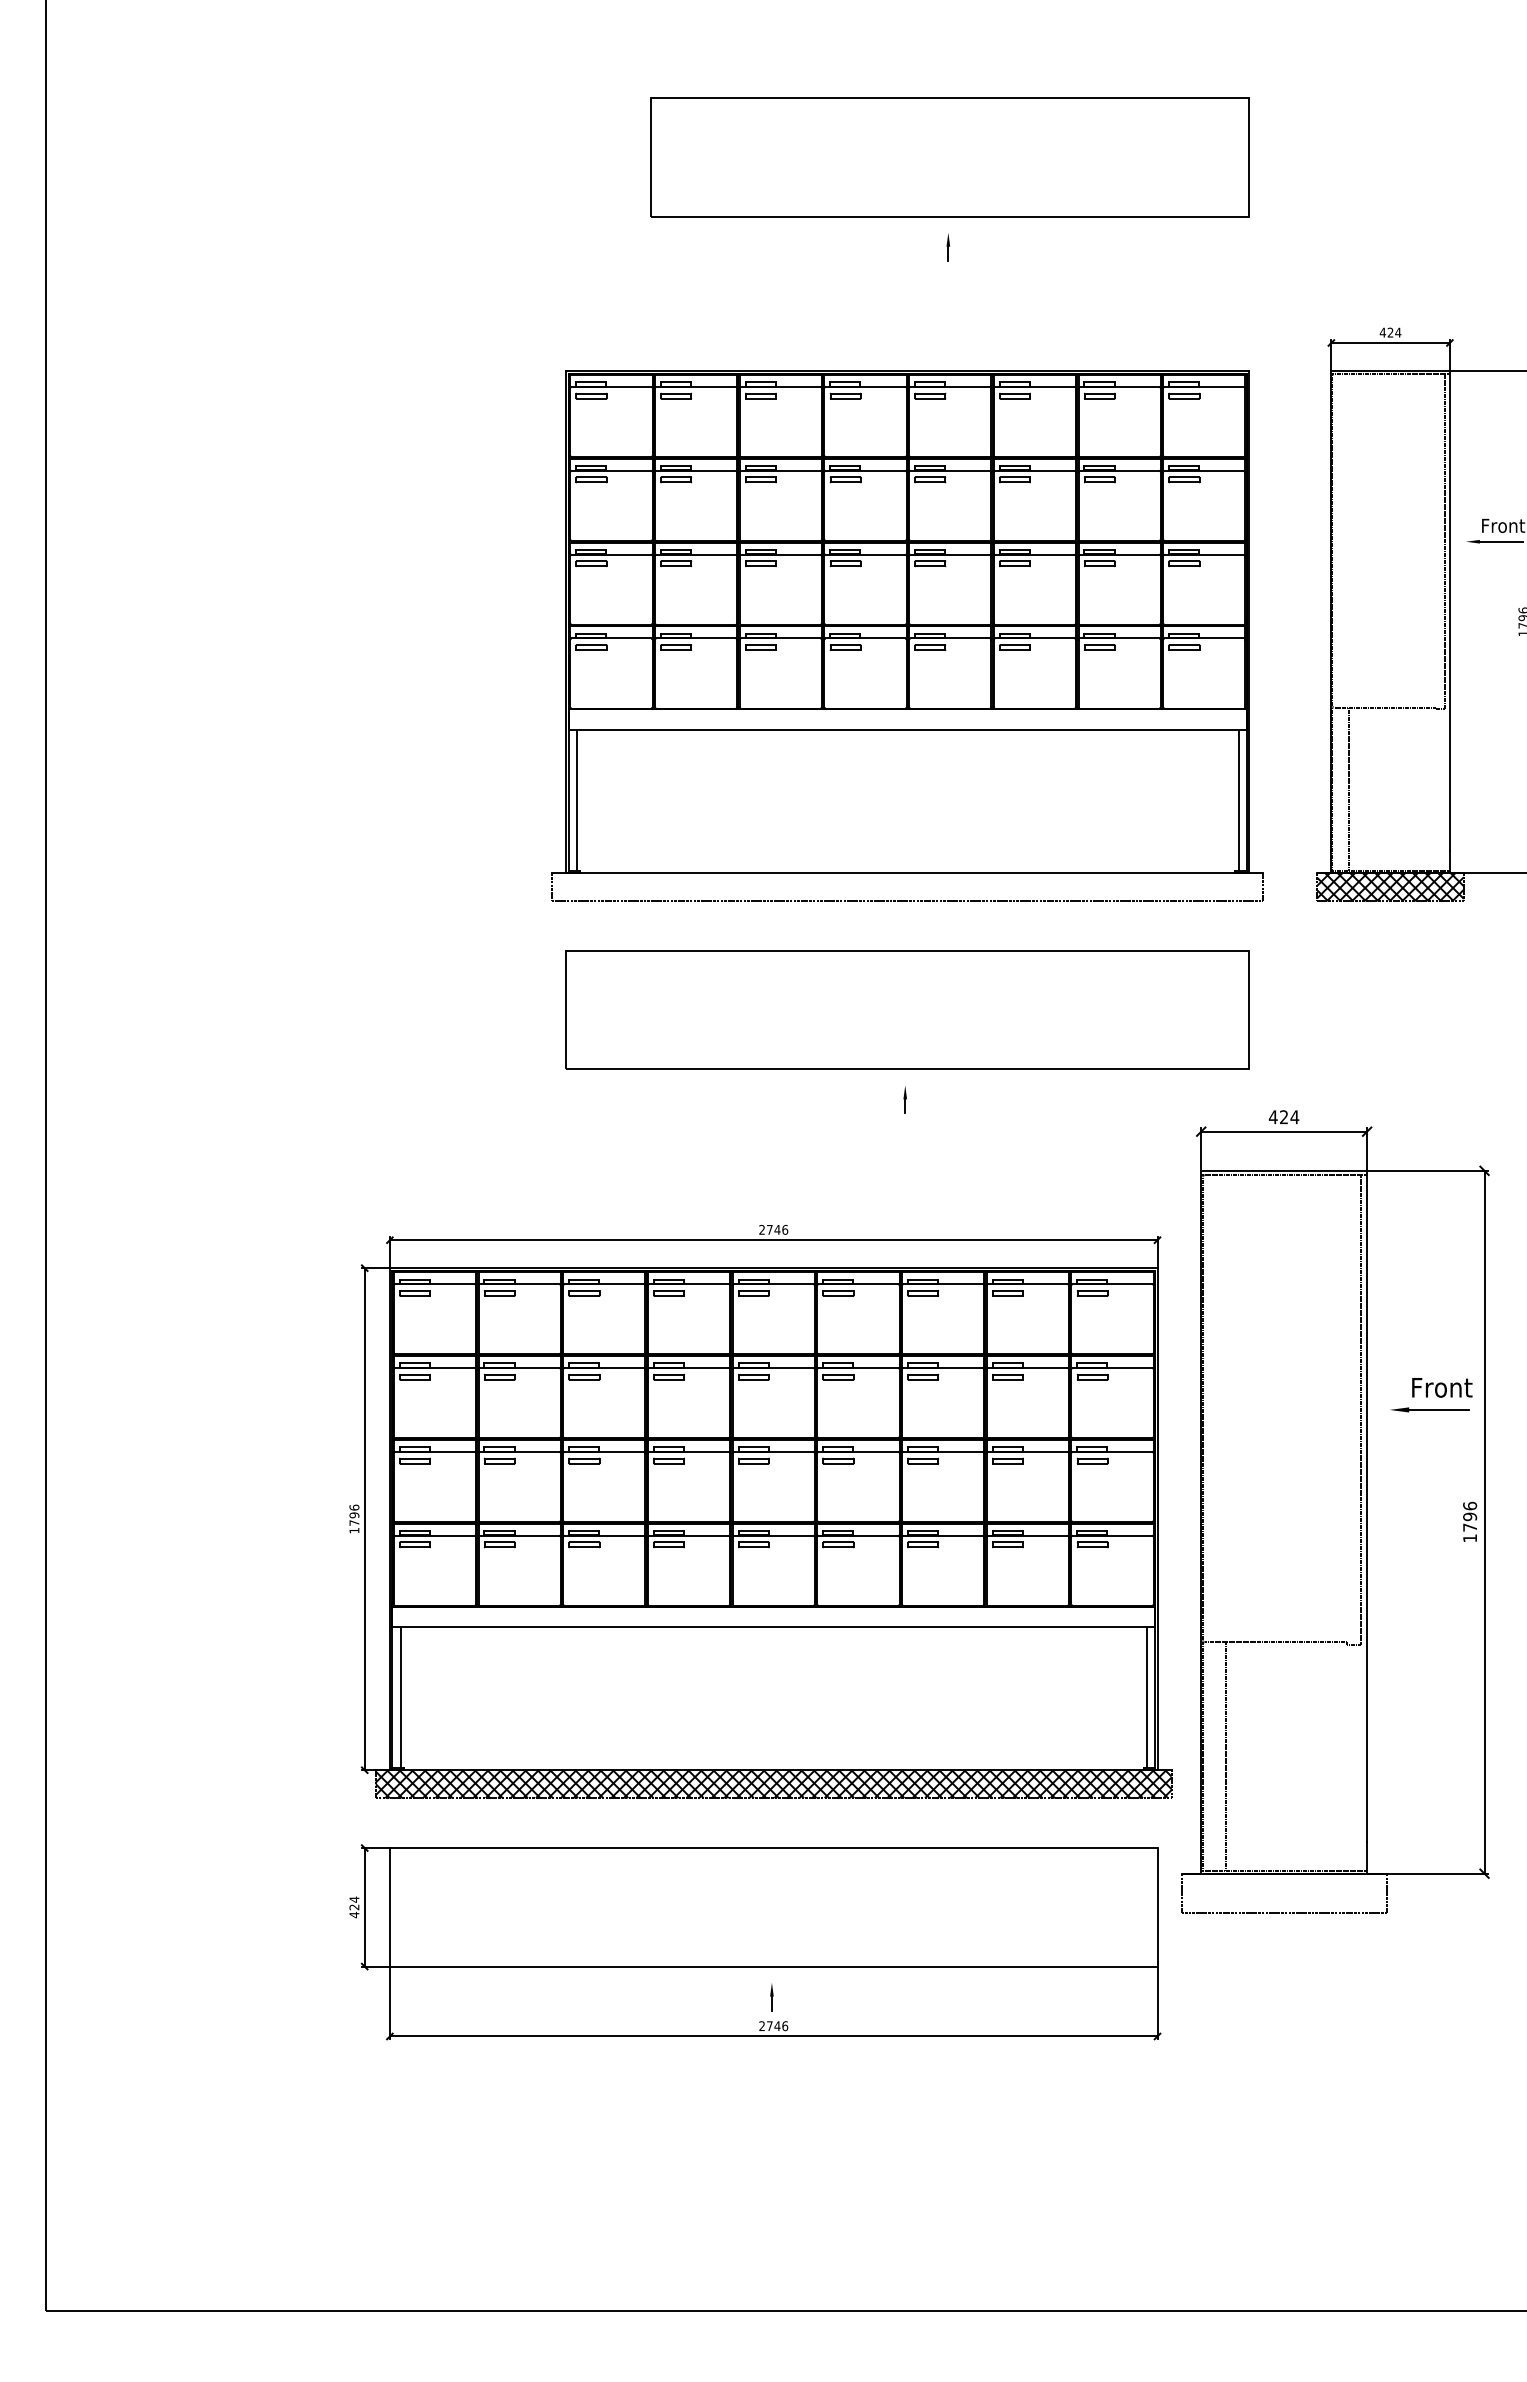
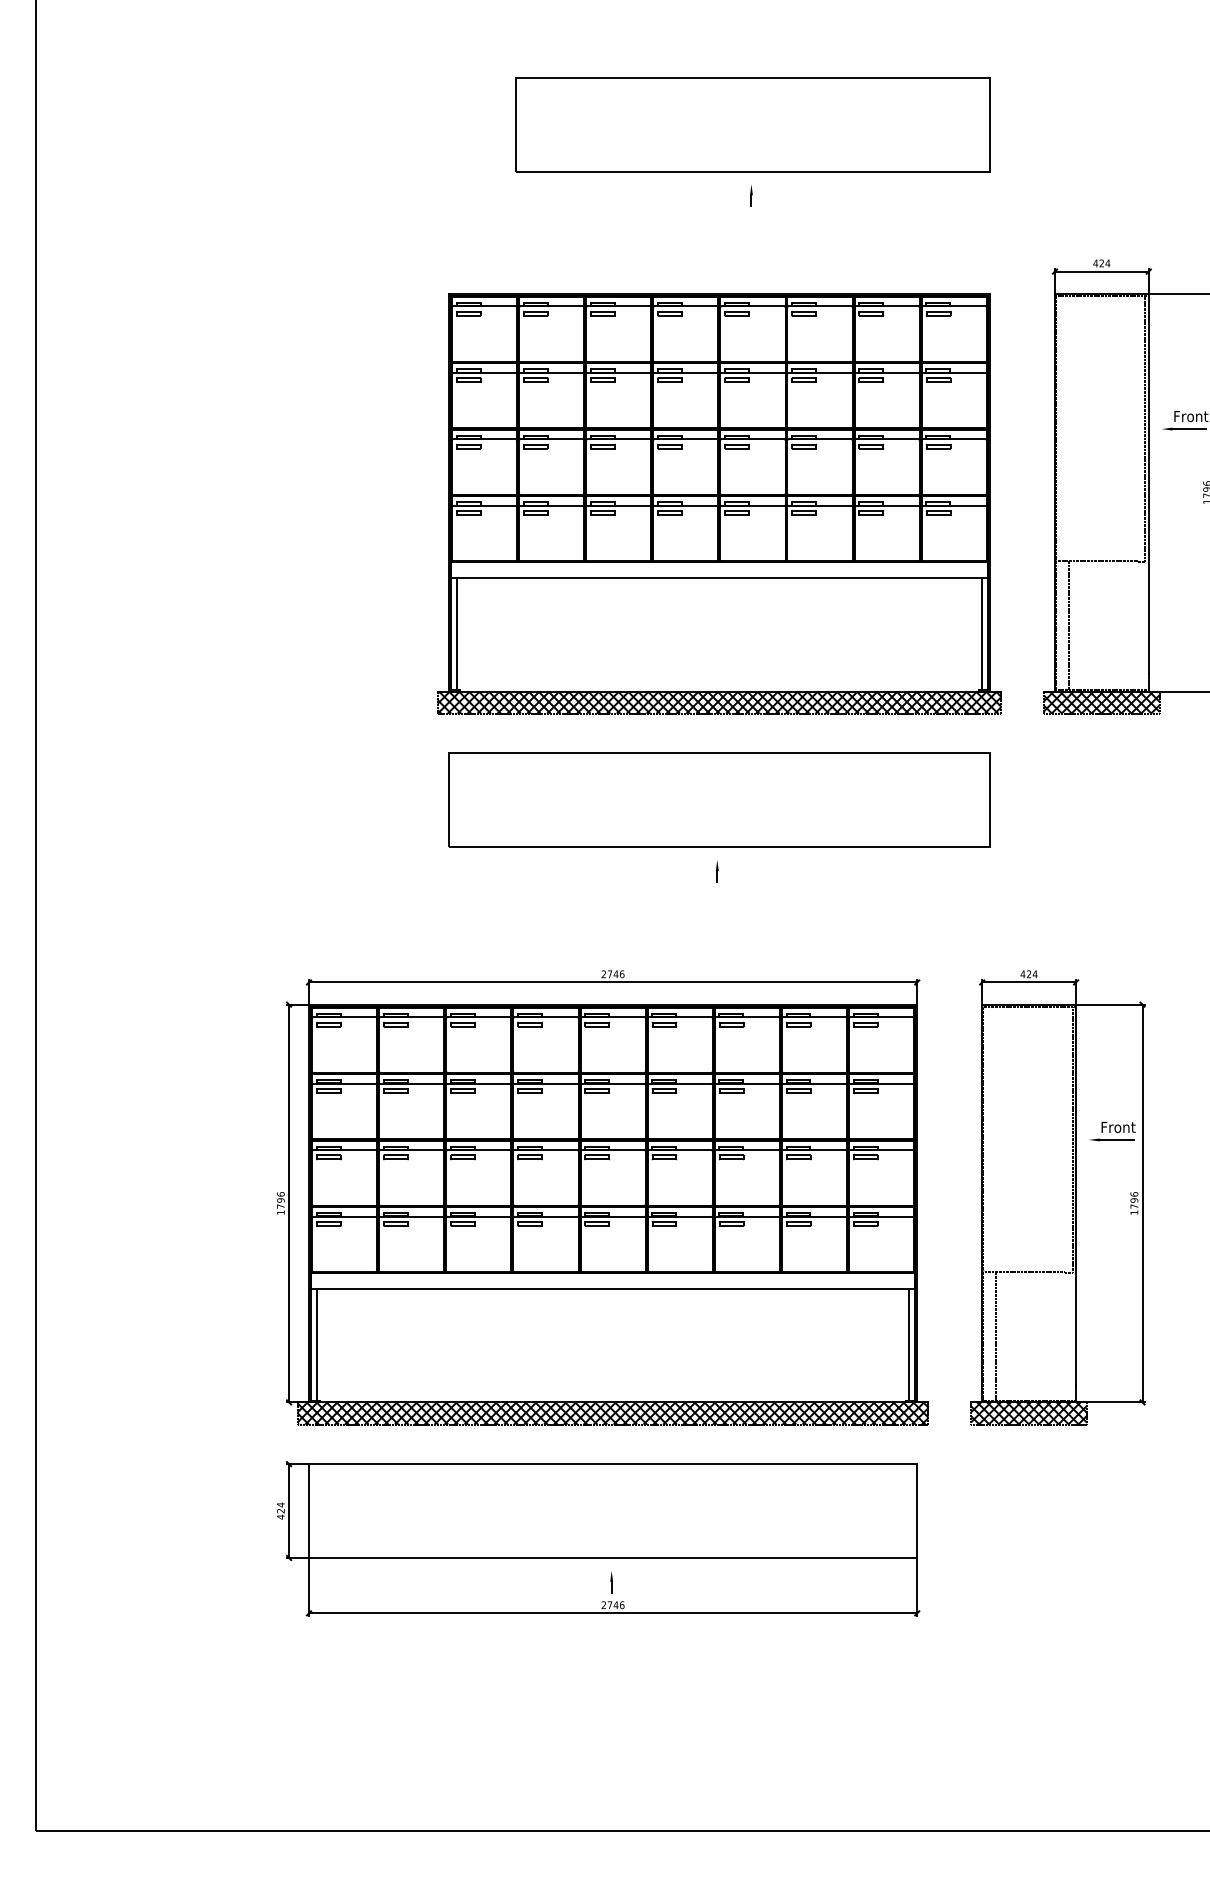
hatch: (907, 886) -> (719, 702), added
part: (1335, 1511) -> (1058, 1197), size x0.71

